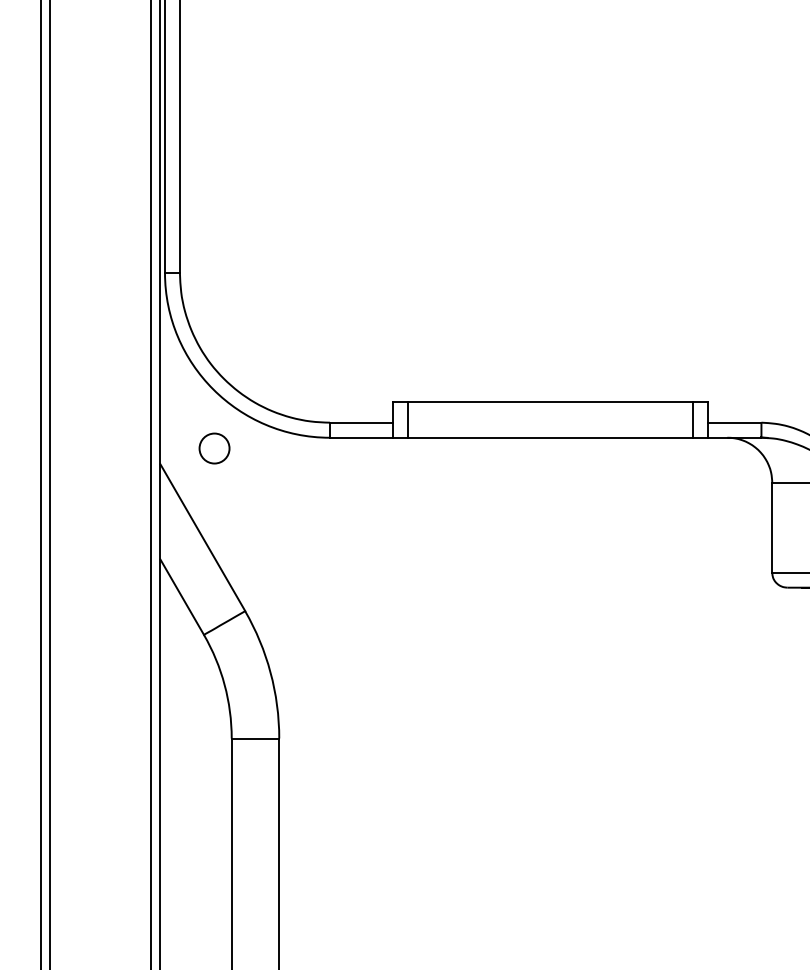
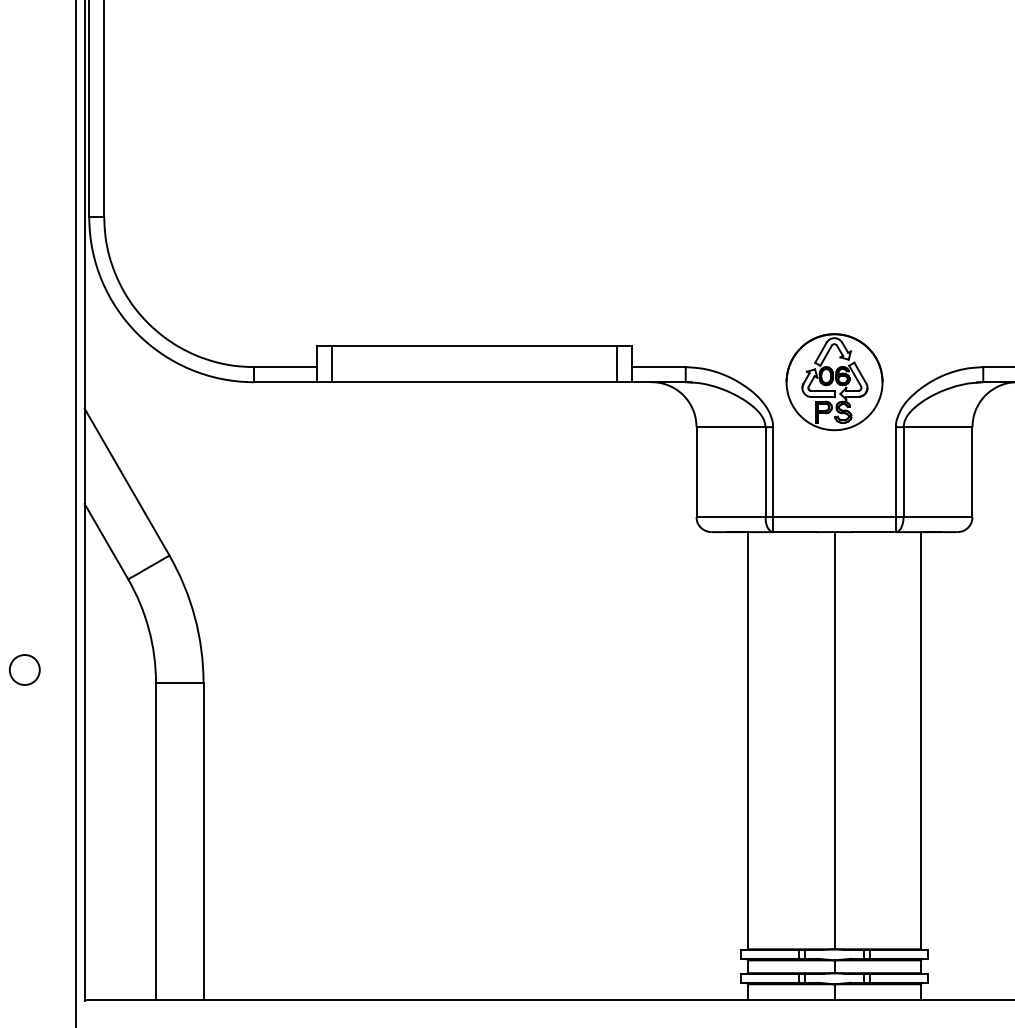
circle: (214, 448) -> (24, 669), moved

